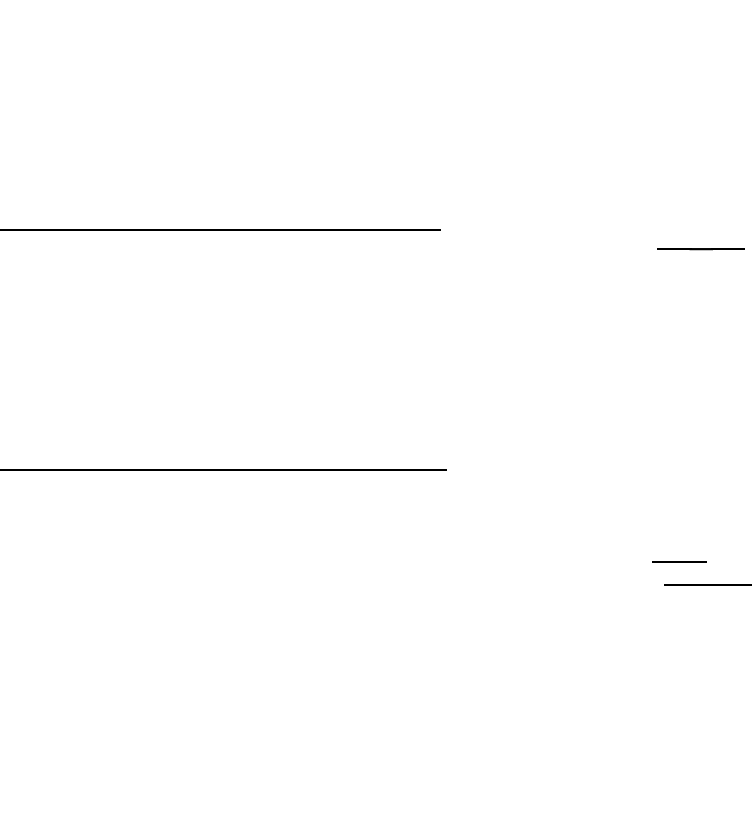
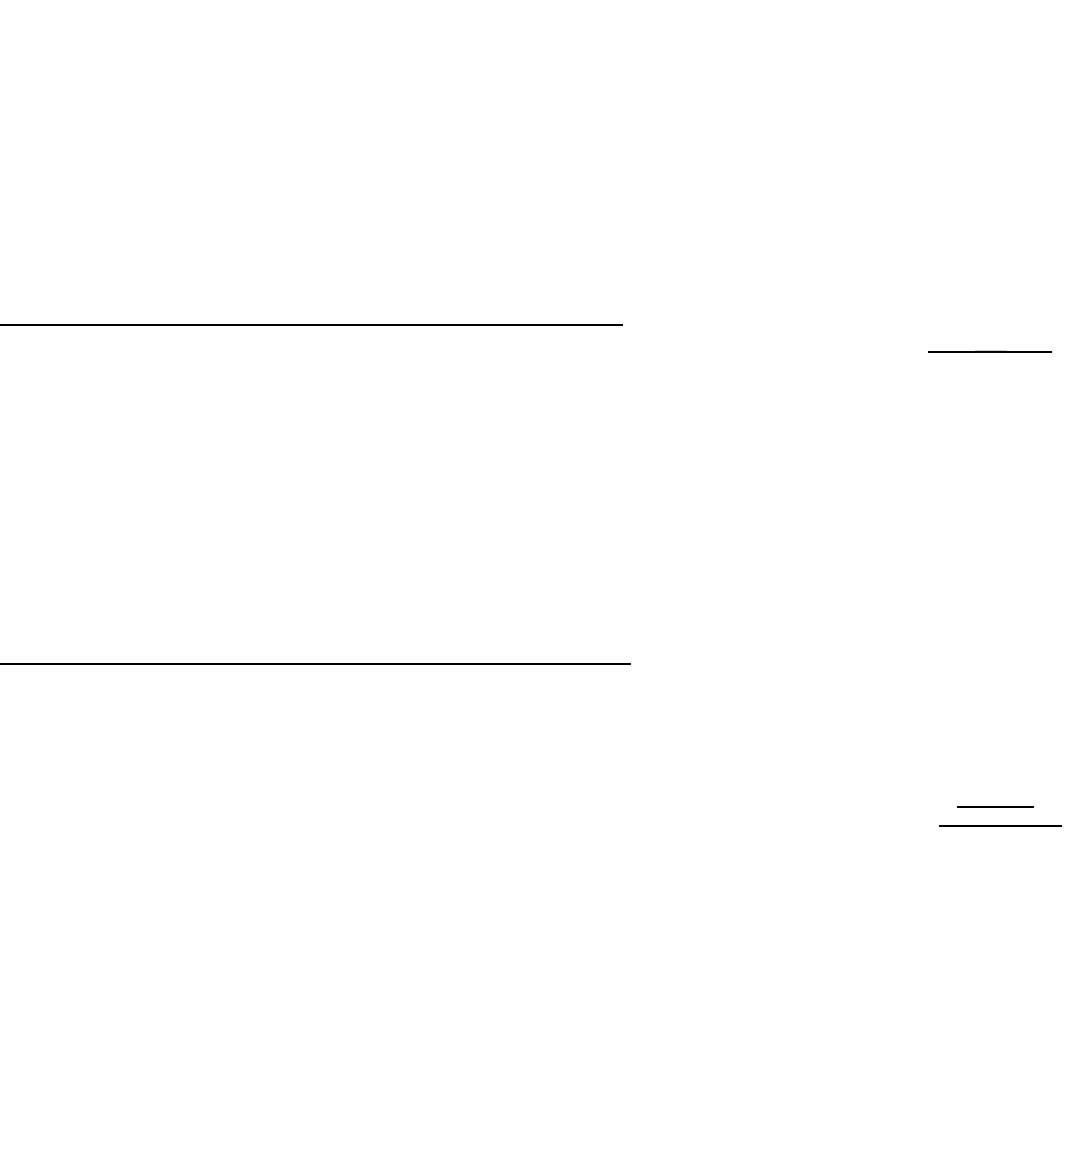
line: (679, 561) -> (995, 806), moved

